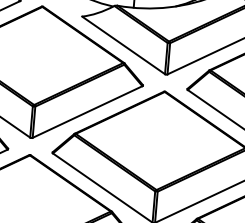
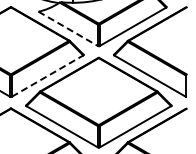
line: (123, 46) -> (68, 29), solid -> dashed
line: (88, 111) -> (48, 75), solid -> dashed

